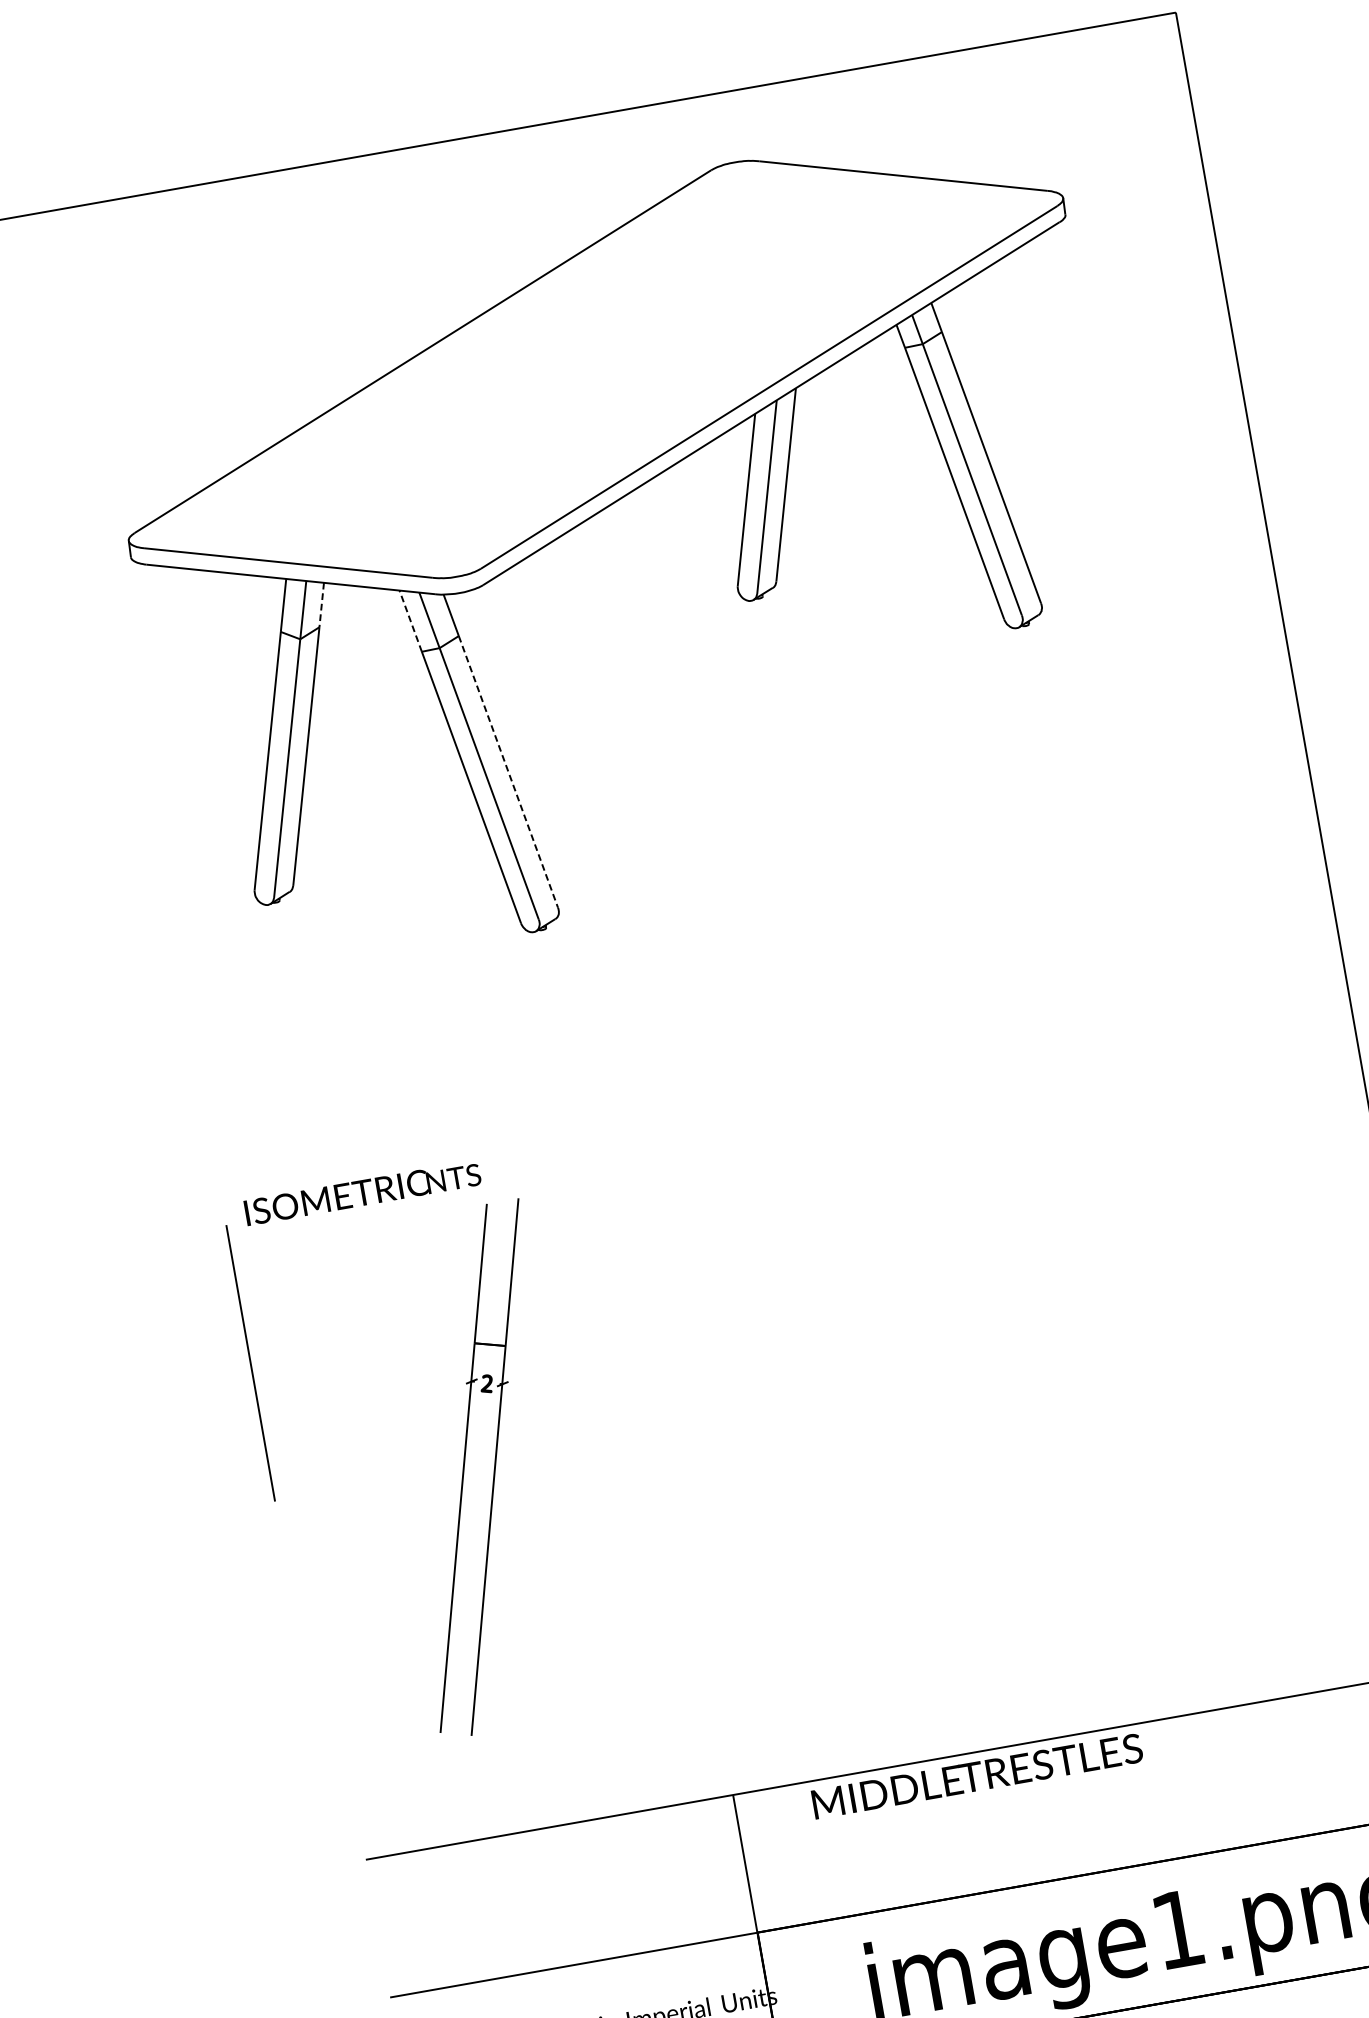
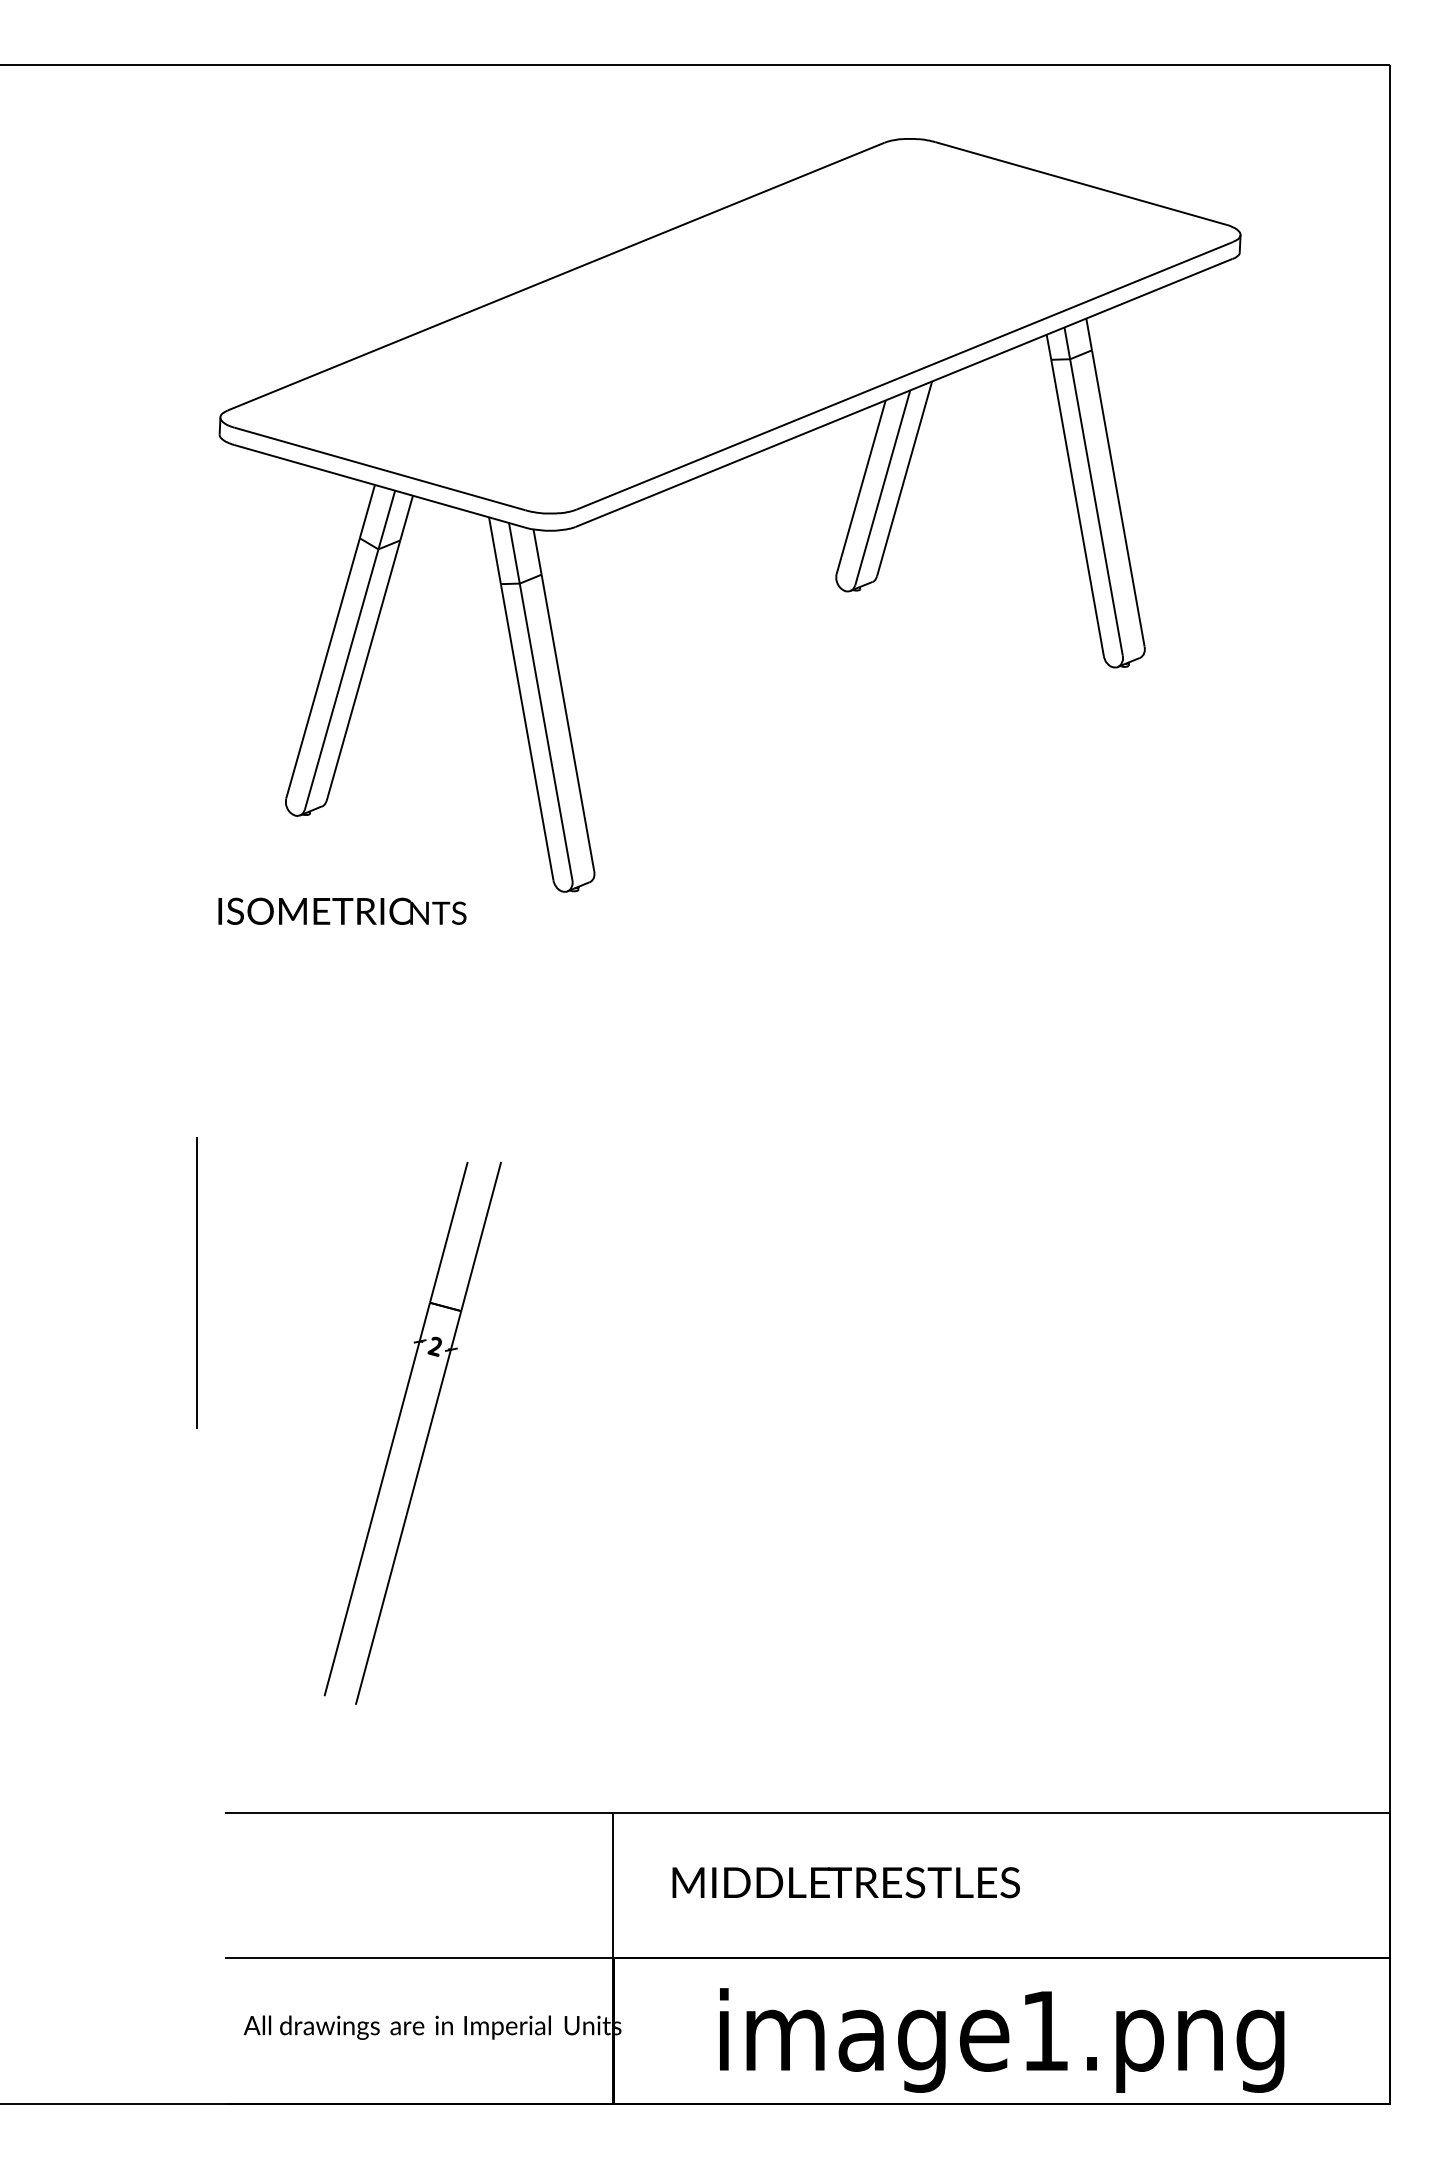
line: (321, 605) -> (406, 518), dashed -> solid
line: (410, 621) -> (494, 550), dashed -> solid
line: (509, 772) -> (568, 723), dashed -> solid
text: (362, 1192) -> (342, 910), moved
text: (976, 1776) -> (845, 1882), moved

